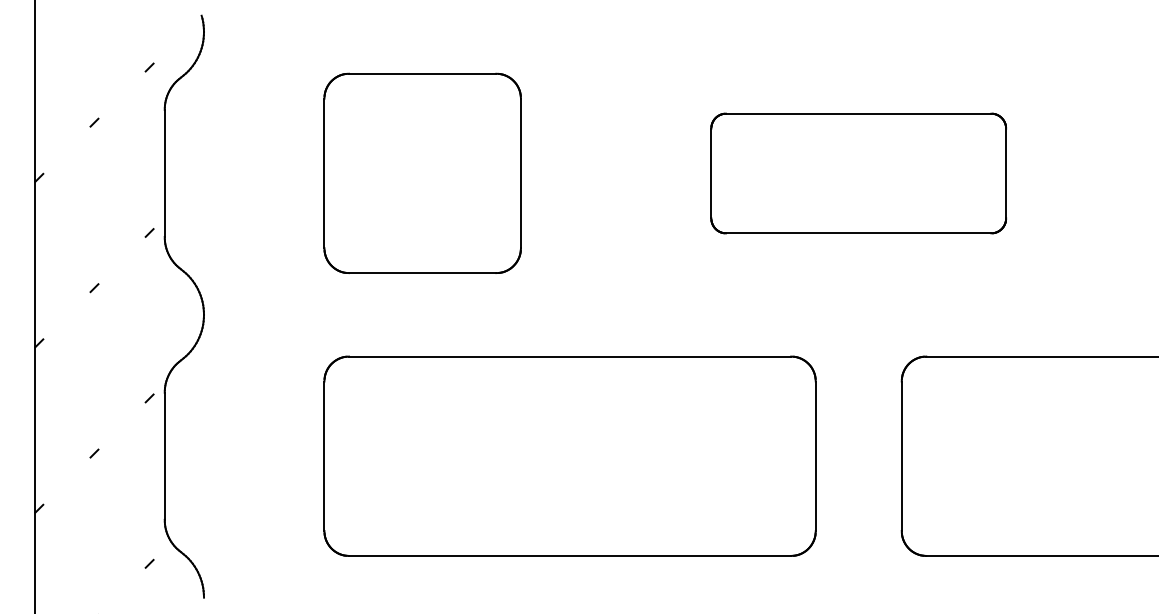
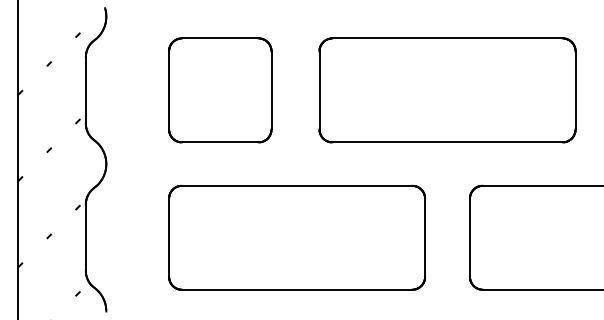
part: (858, 173) -> (447, 90), size x1.67

